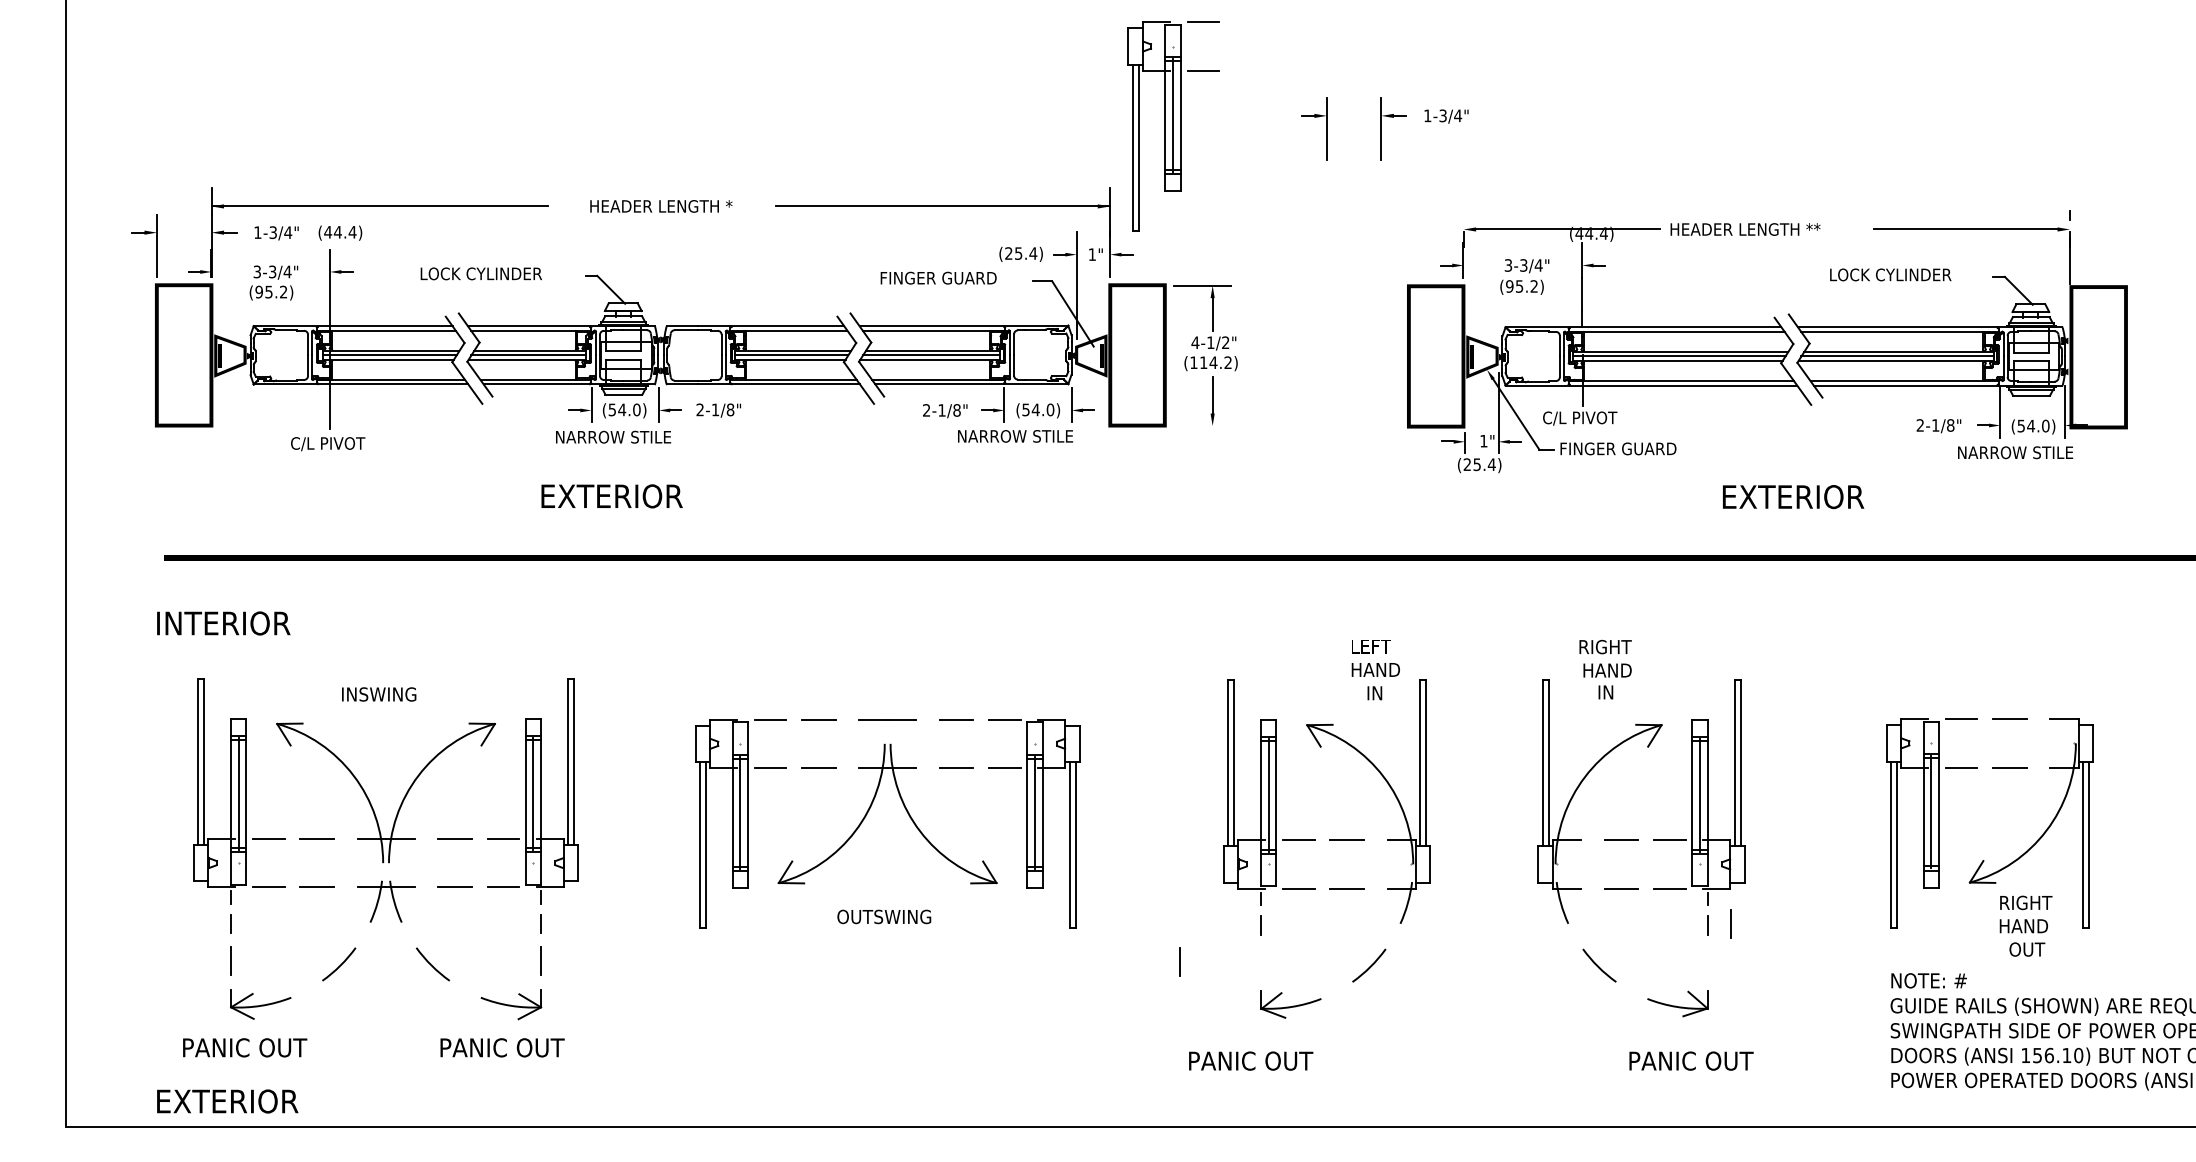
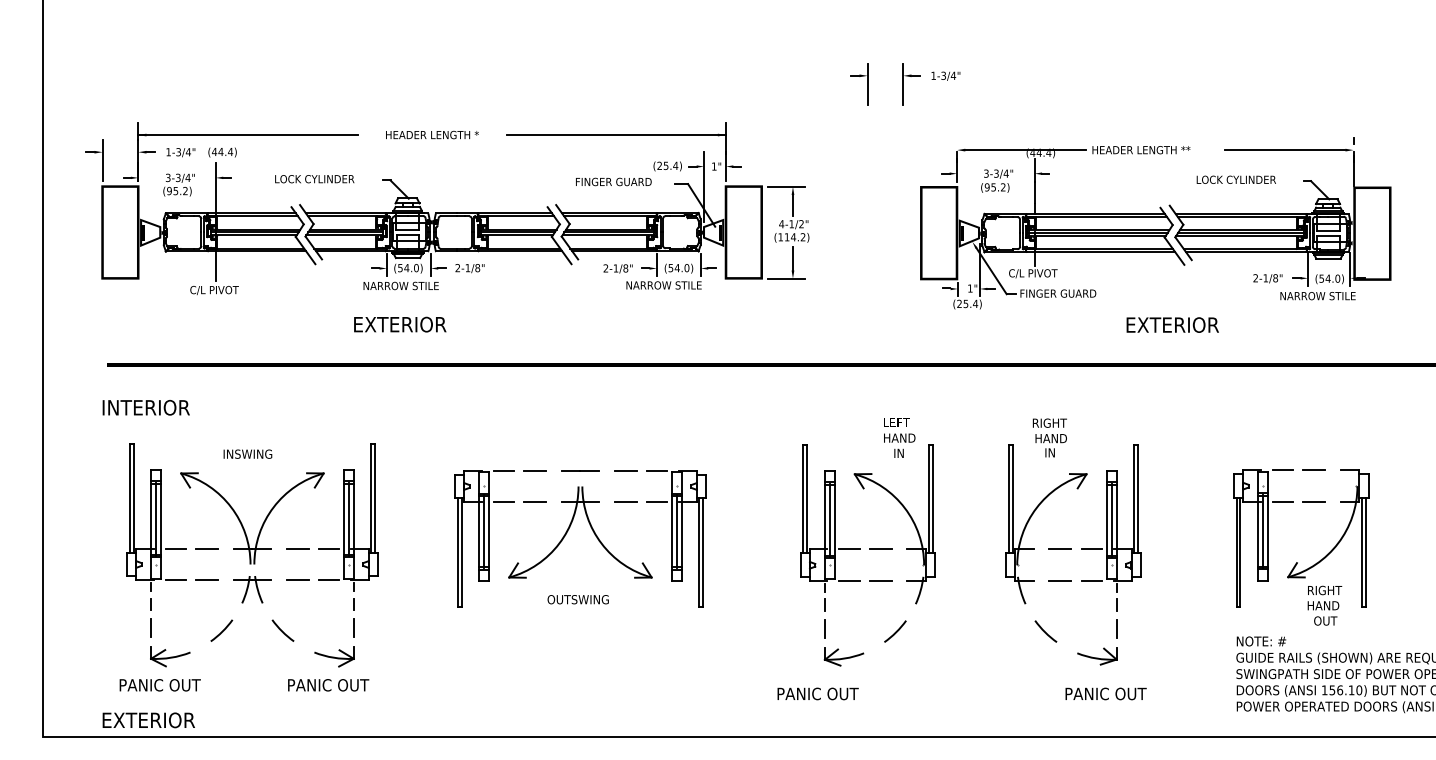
part: (1173, 126) -> (767, 82), removed
line: (1201, 425) -> (785, 278), added
line: (1730, 922) -> (1116, 628), moved
line: (1179, 961) -> (824, 628), moved

